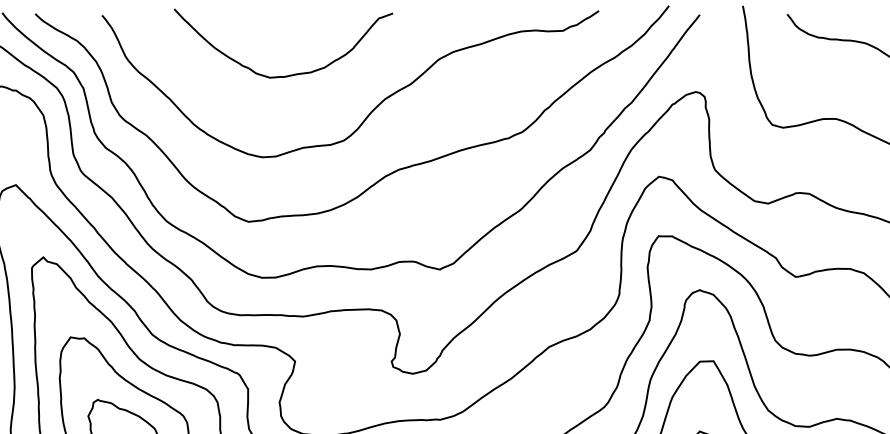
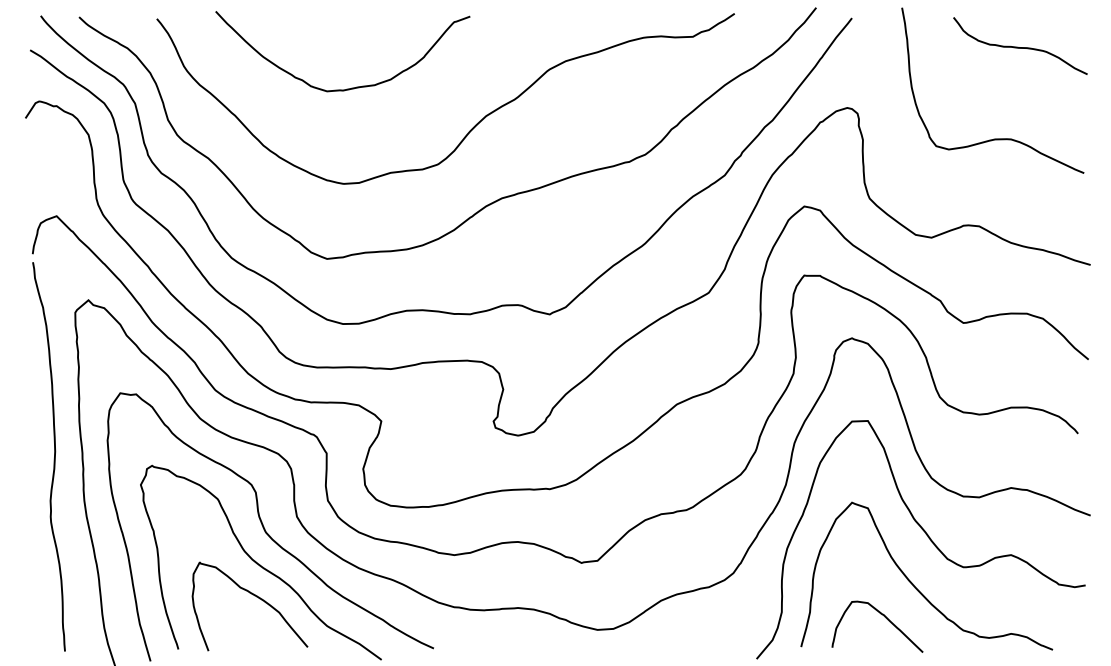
curve: (290, 74) -> (351, 87), moved

